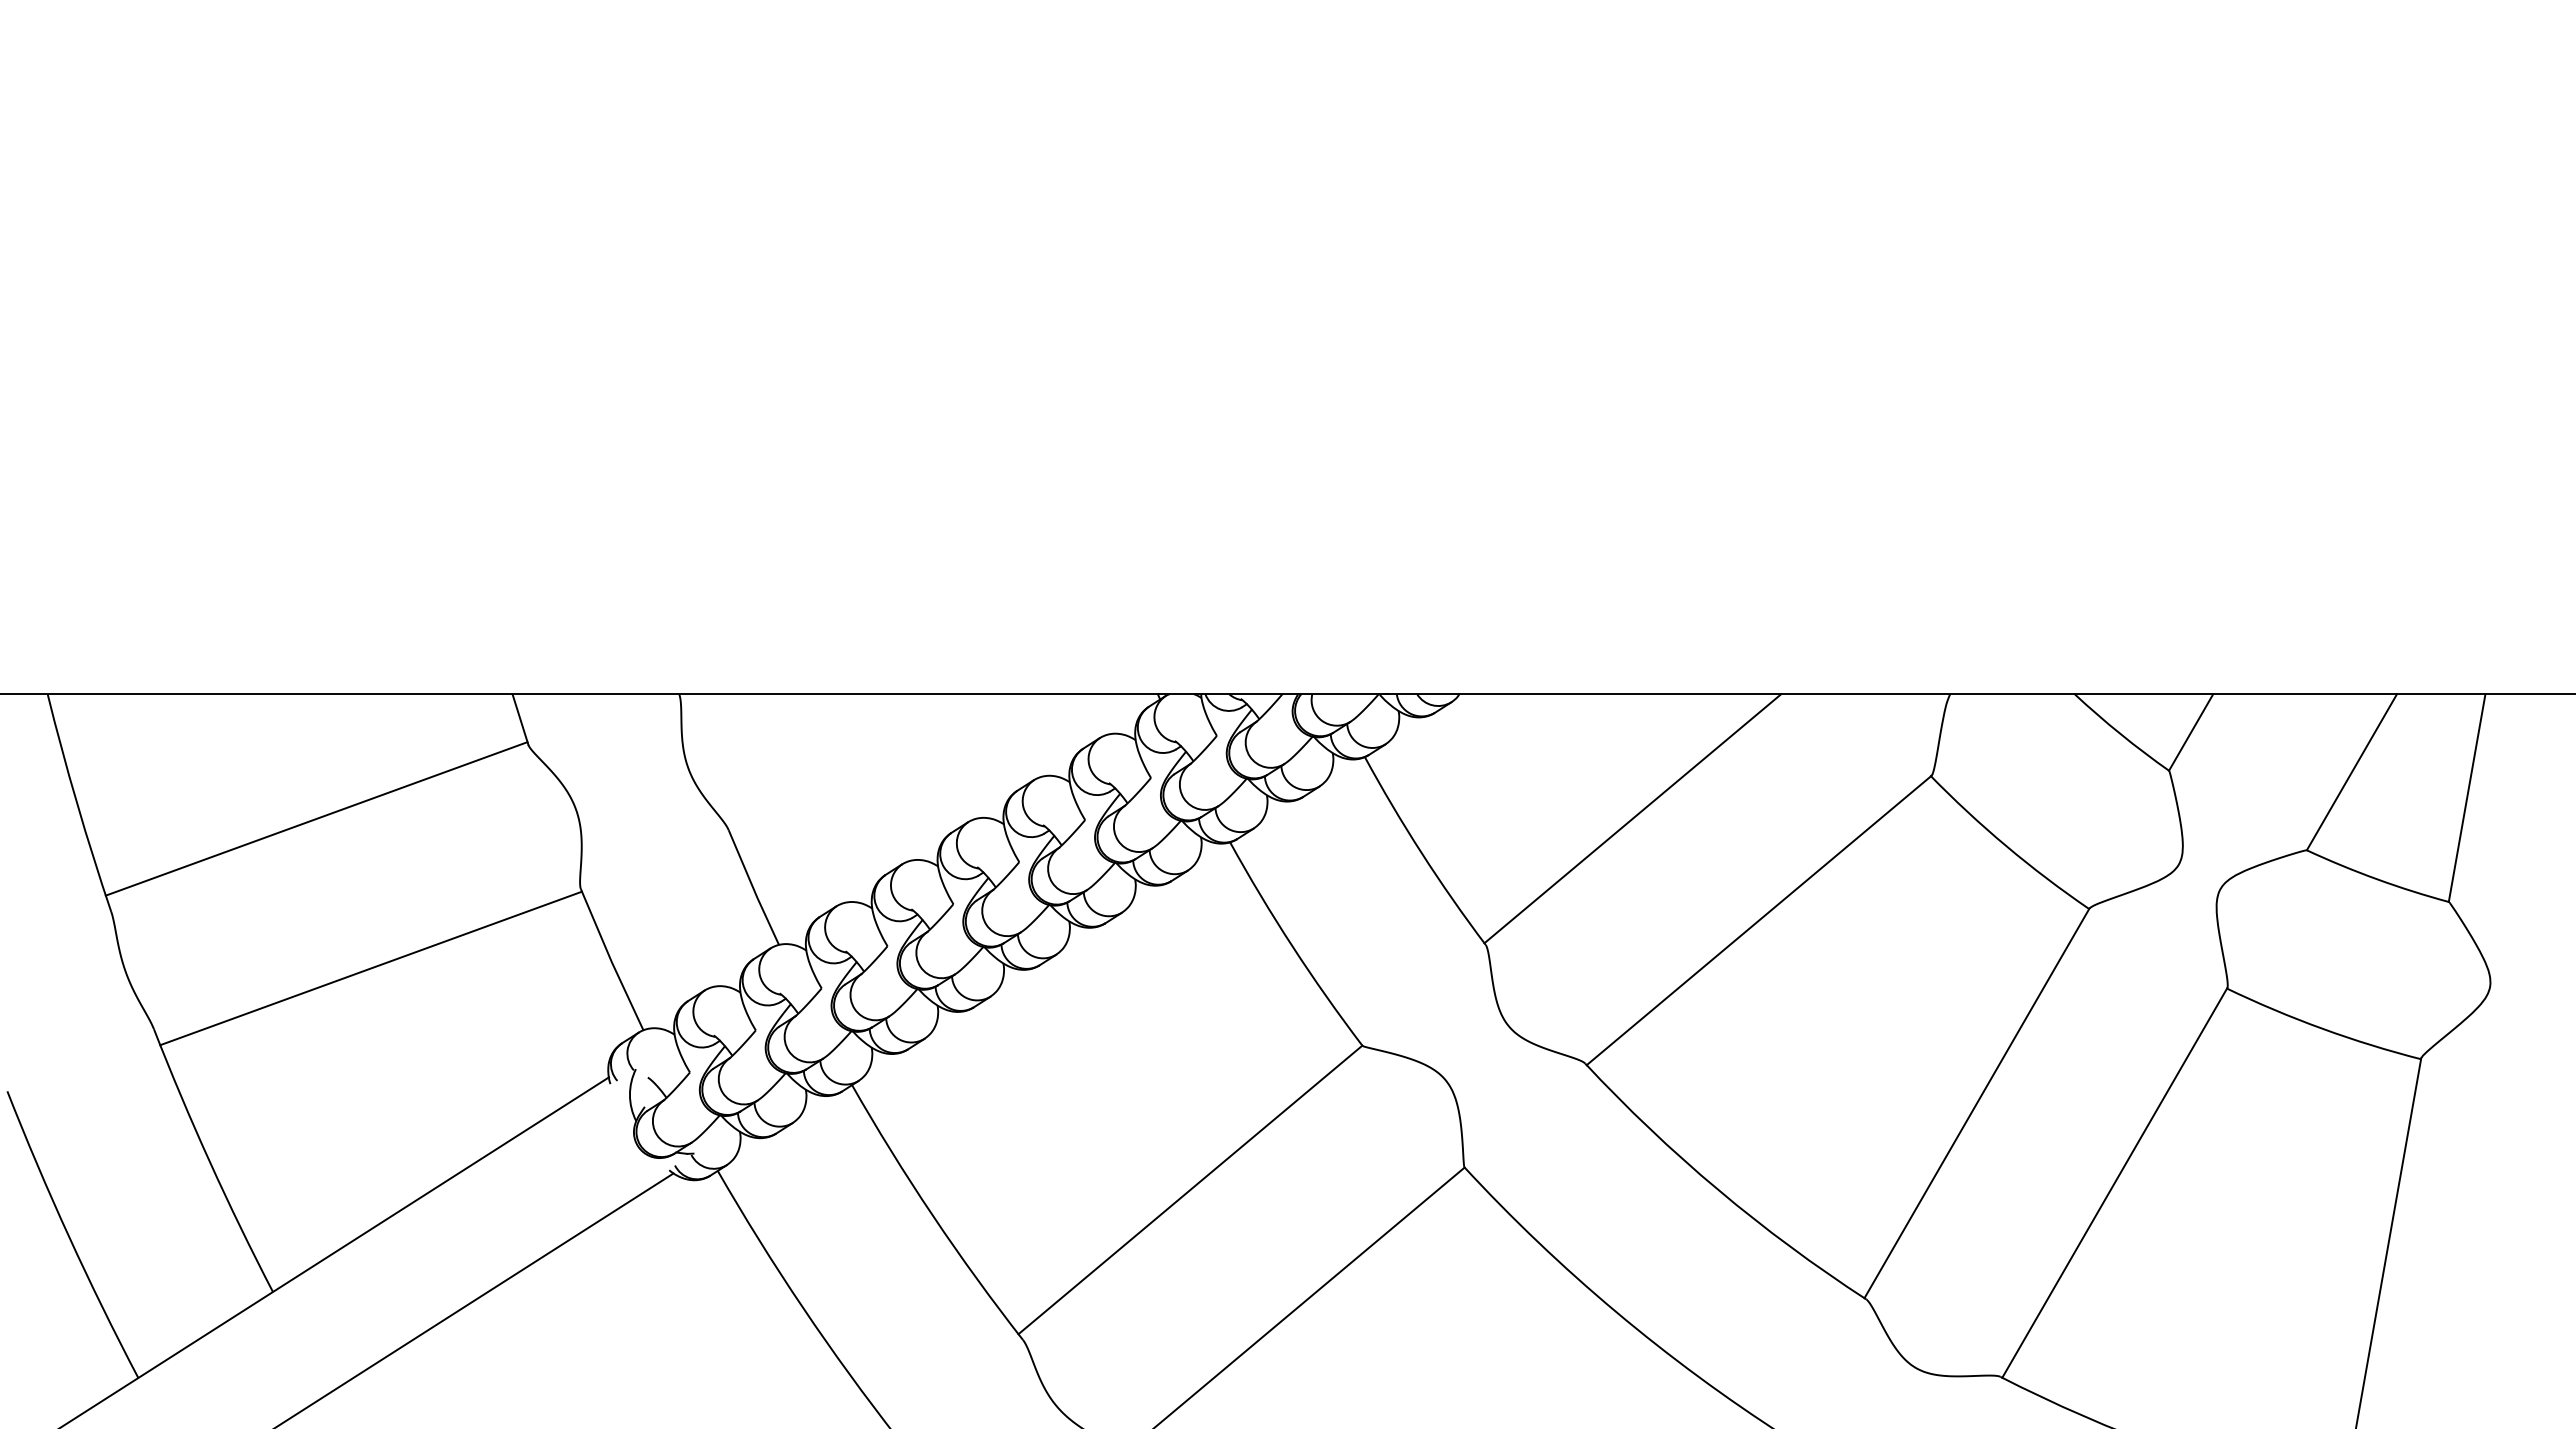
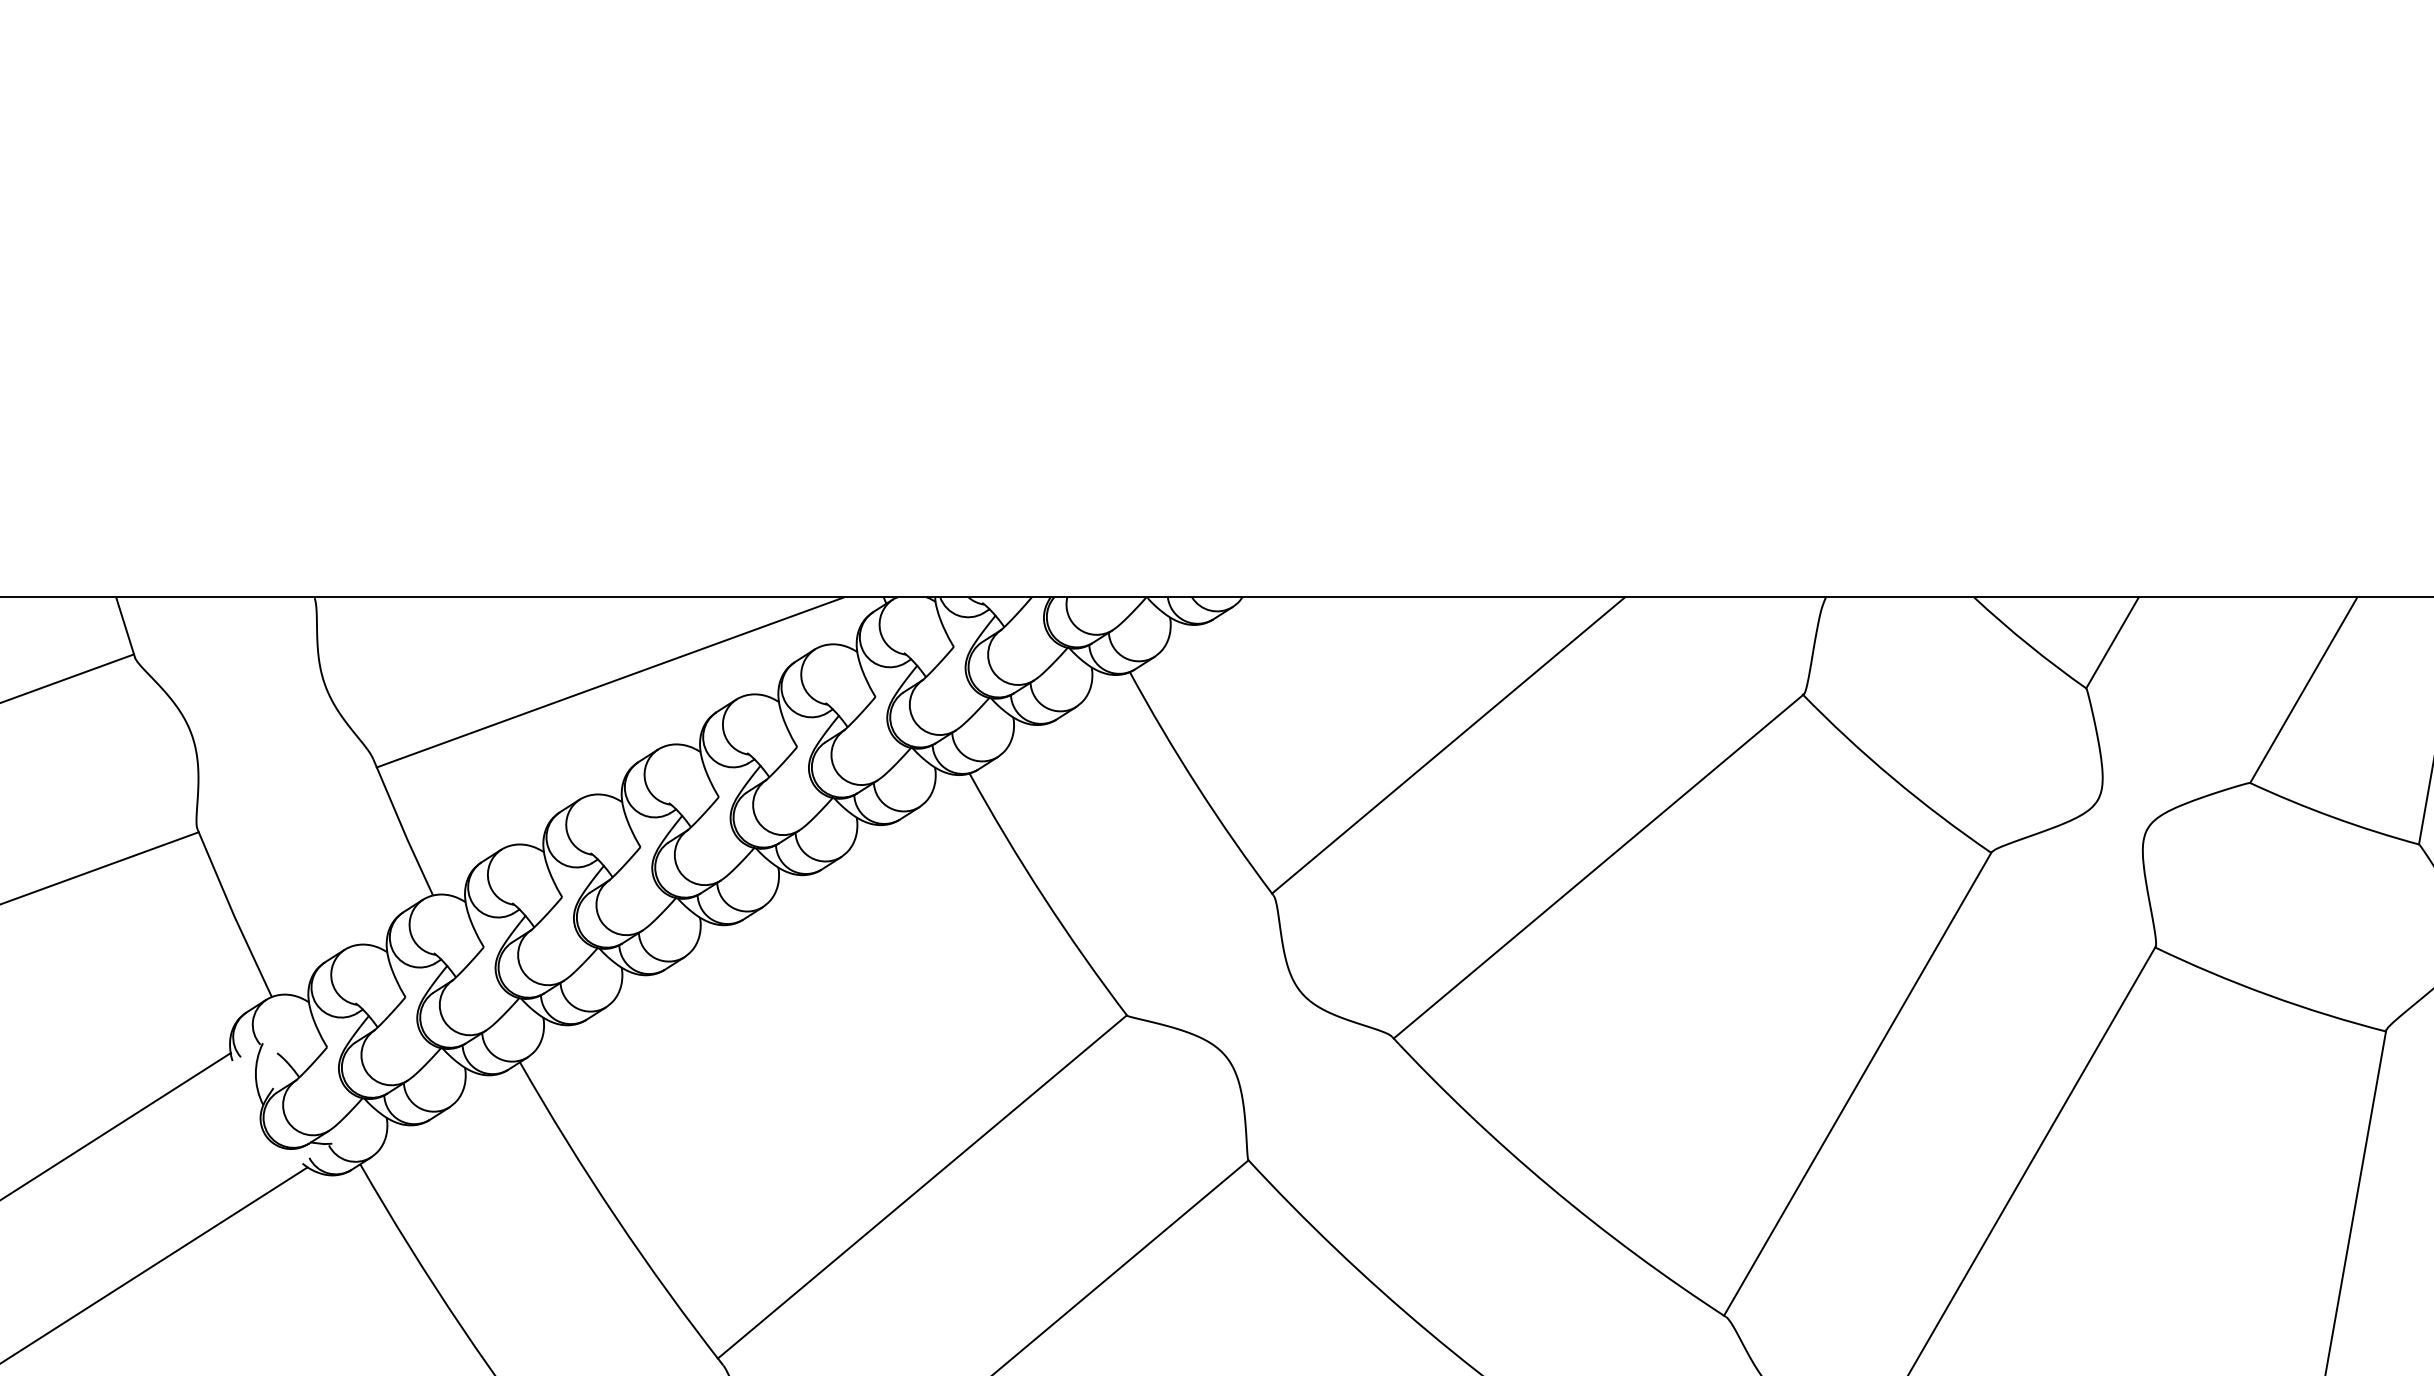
line: (927, 765) -> (609, 682), added

